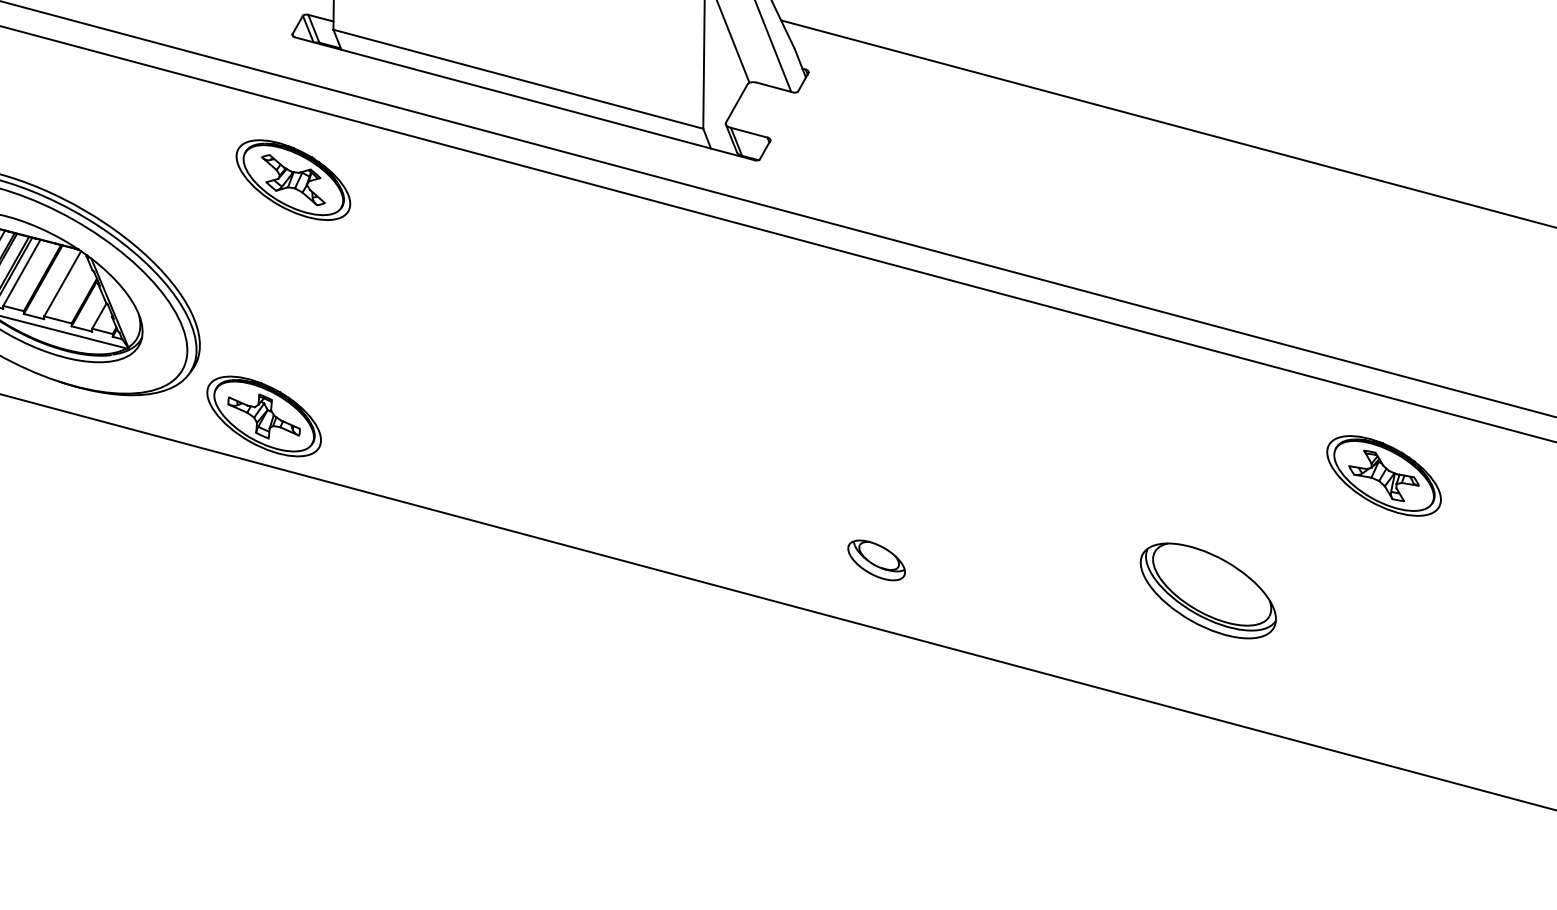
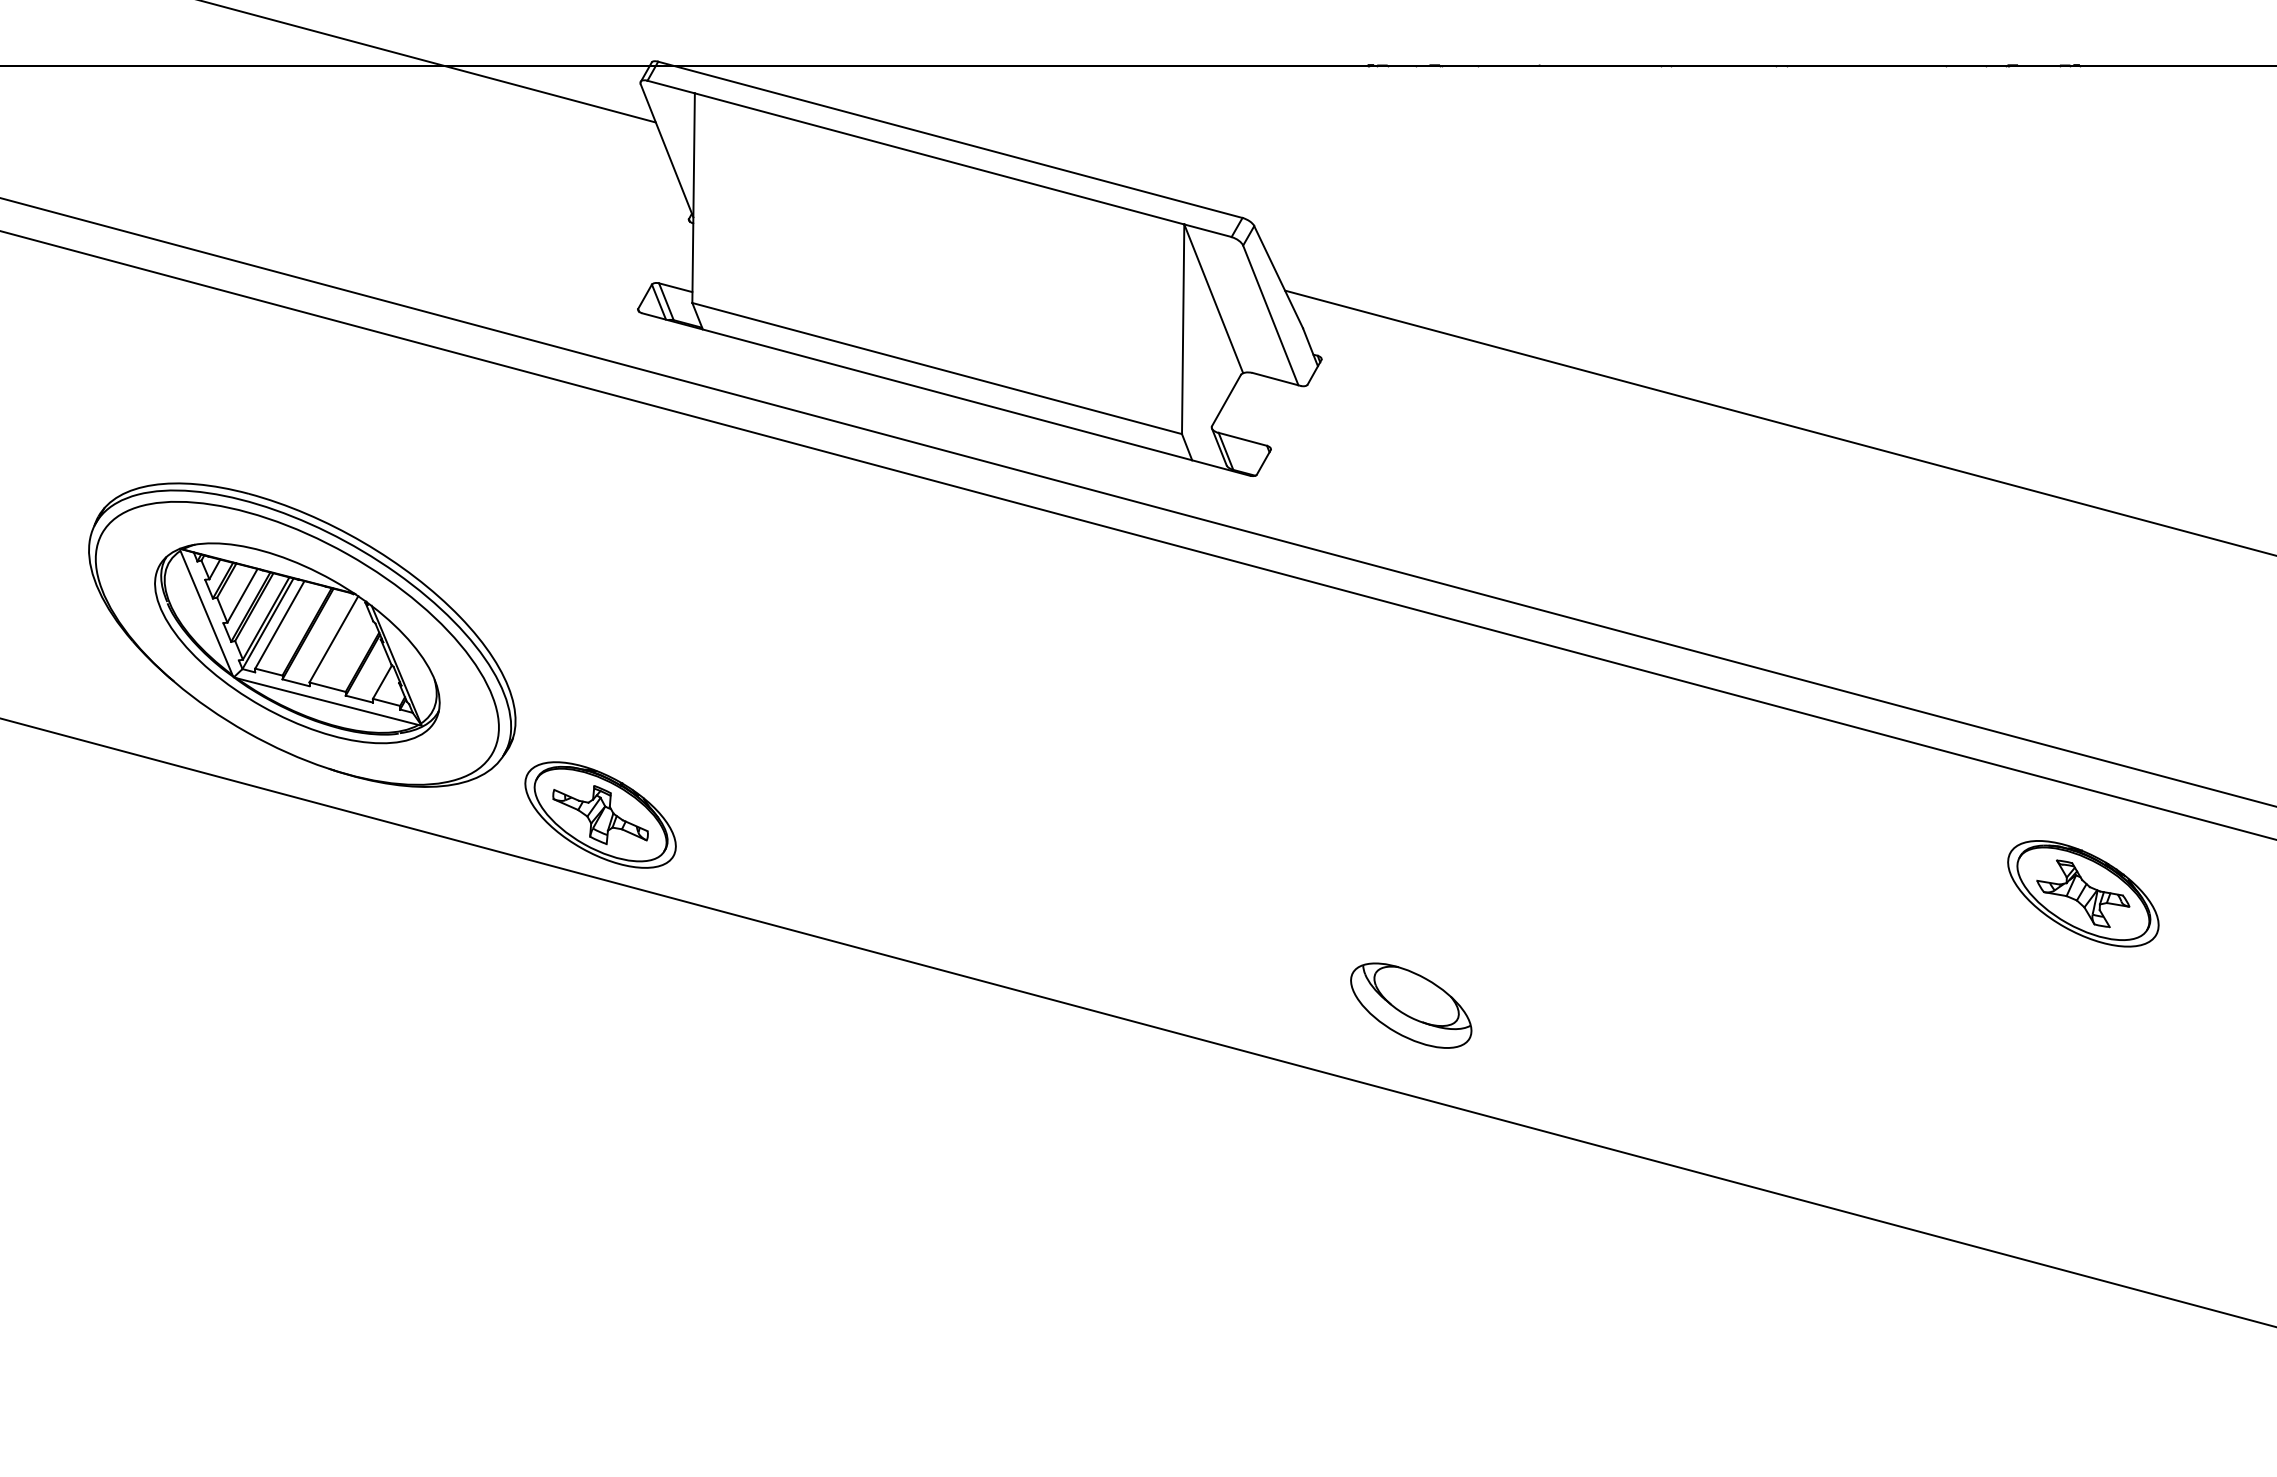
part: (293, 179) -> (639, 501), removed
part: (876, 560) -> (1411, 1005), size x1.6
part: (1208, 590) -> (1850, 1045), removed

